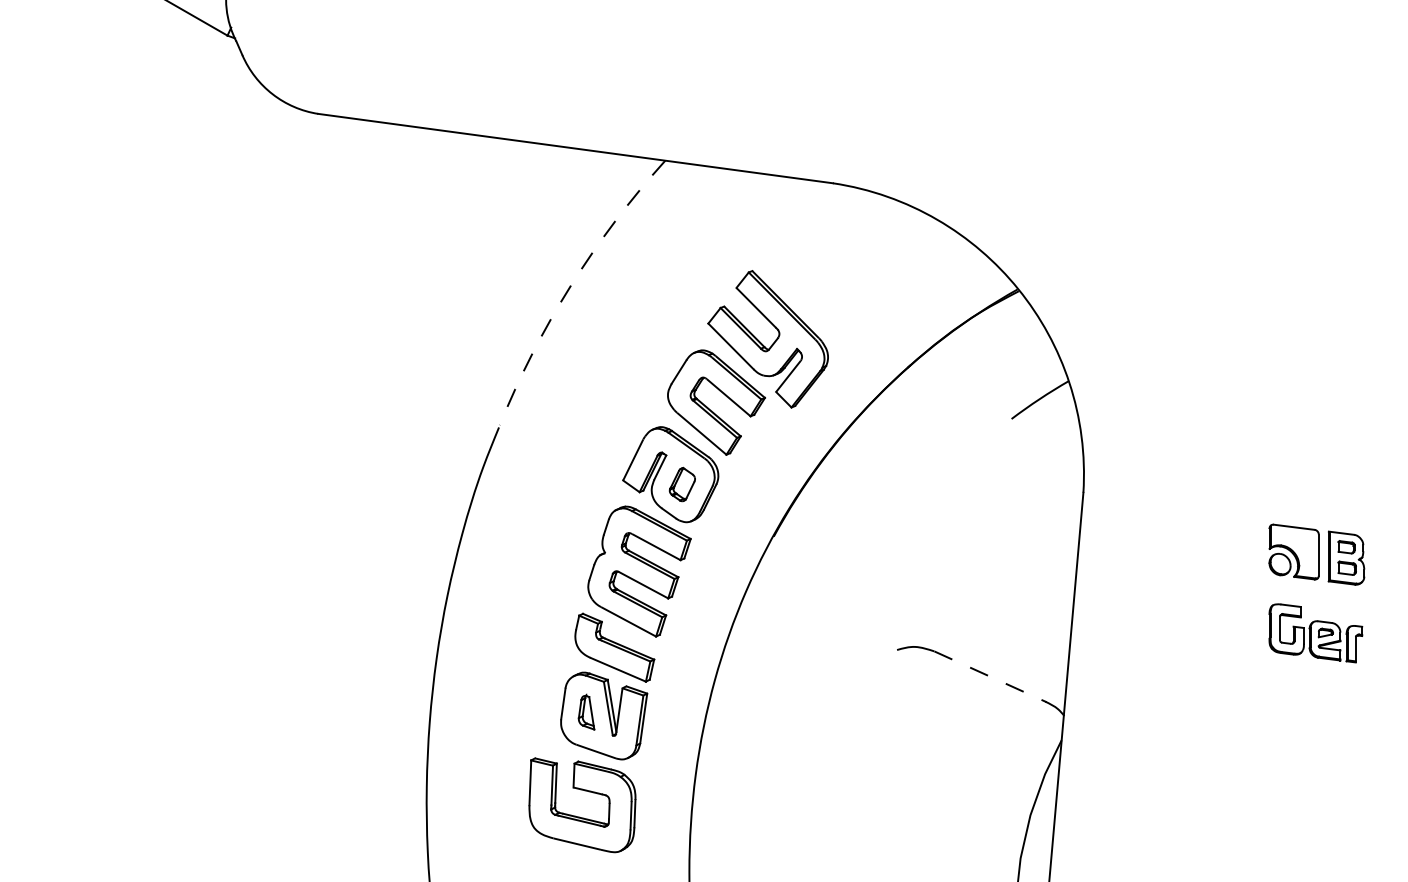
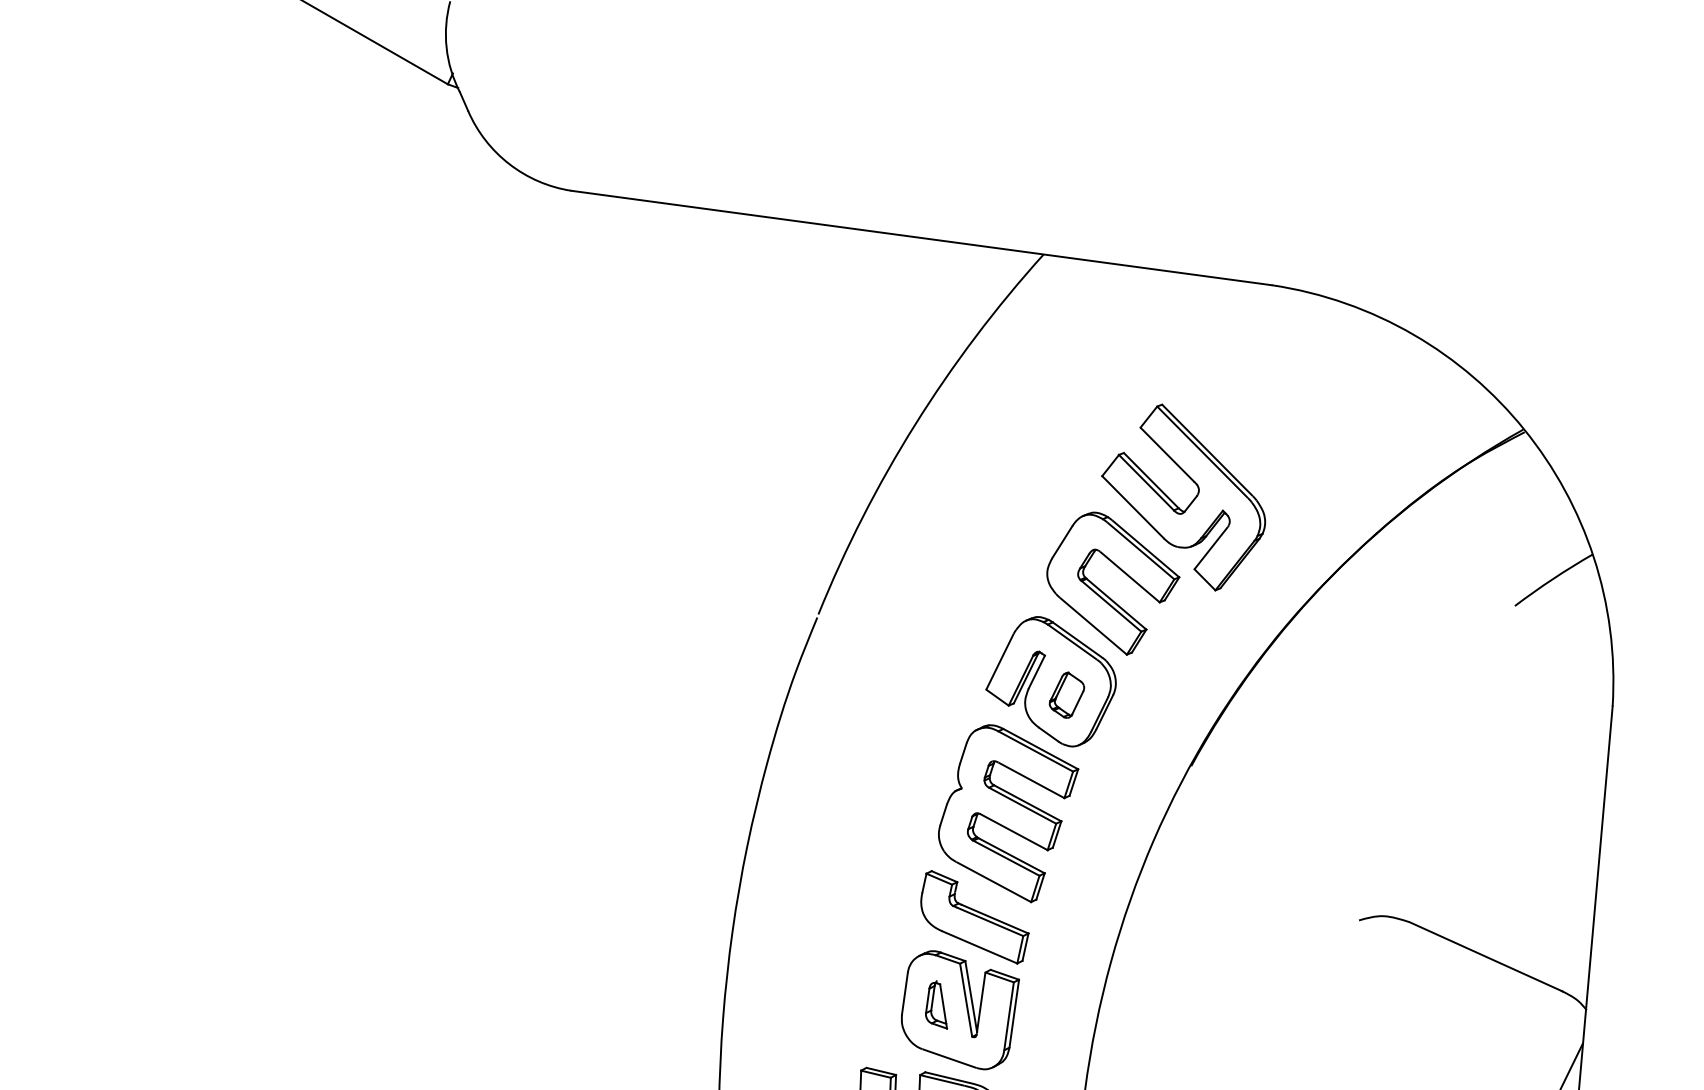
arc: (570, 285) -> (914, 424), dashed -> solid
line: (990, 676) -> (1486, 956), dashed -> solid

